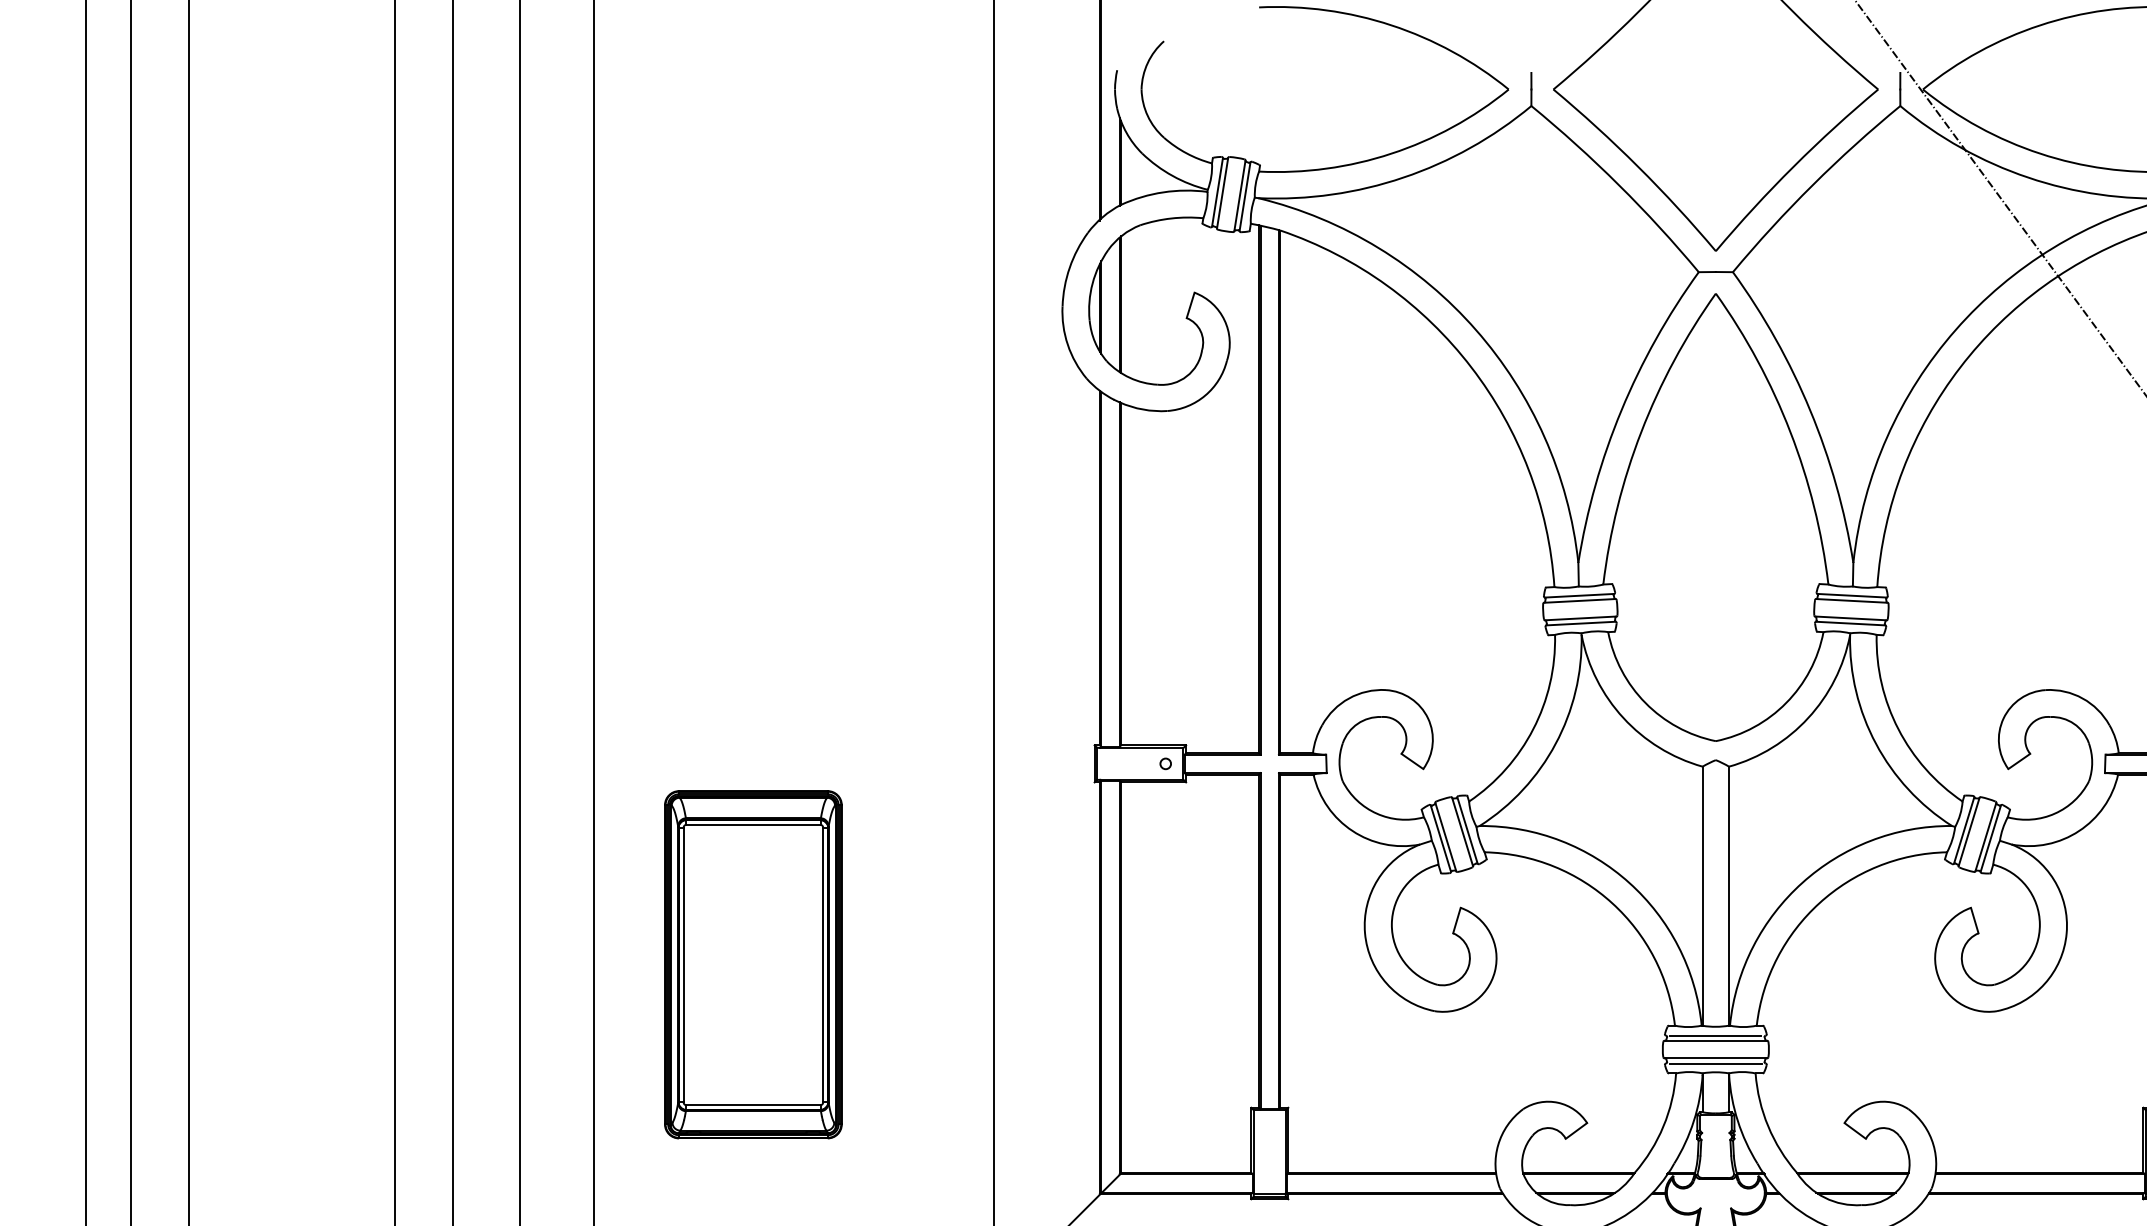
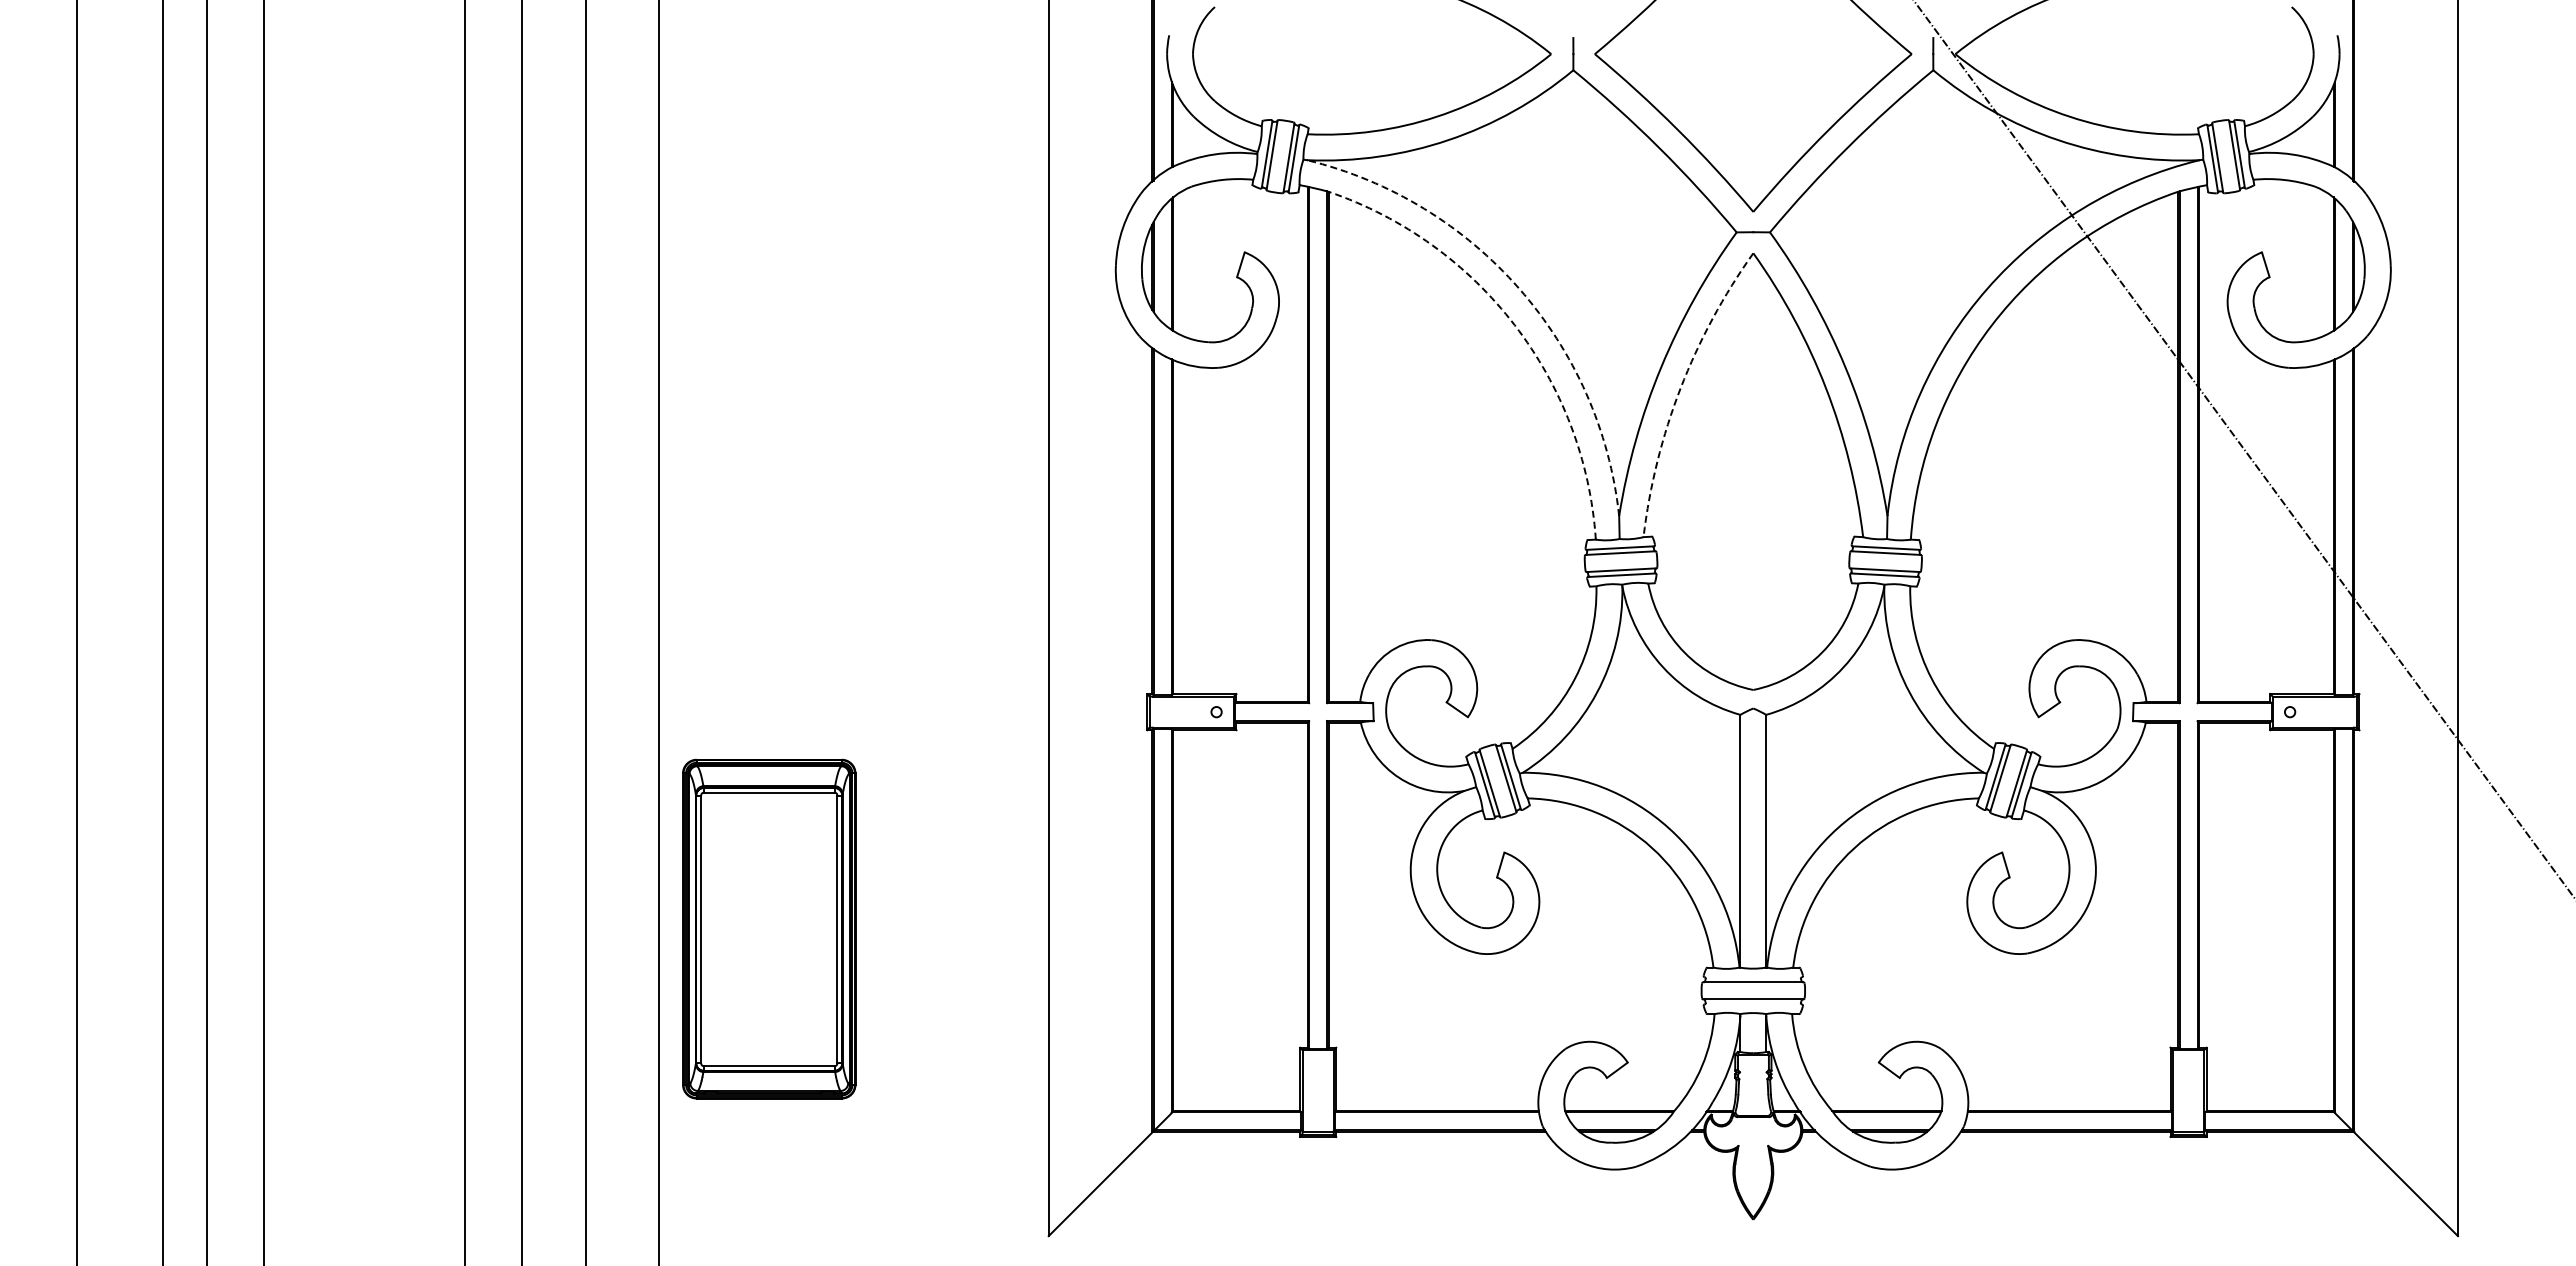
arc: (1476, 329) -> (1519, 288), solid -> dashed
arc: (1471, 367) -> (1514, 325), solid -> dashed
arc: (1641, 432) -> (1680, 388), solid -> dashed
part: (753, 964) -> (769, 928), moved
line: (1714, 1035) -> (1752, 977), removed
line: (1716, 1063) -> (1753, 1004), removed

